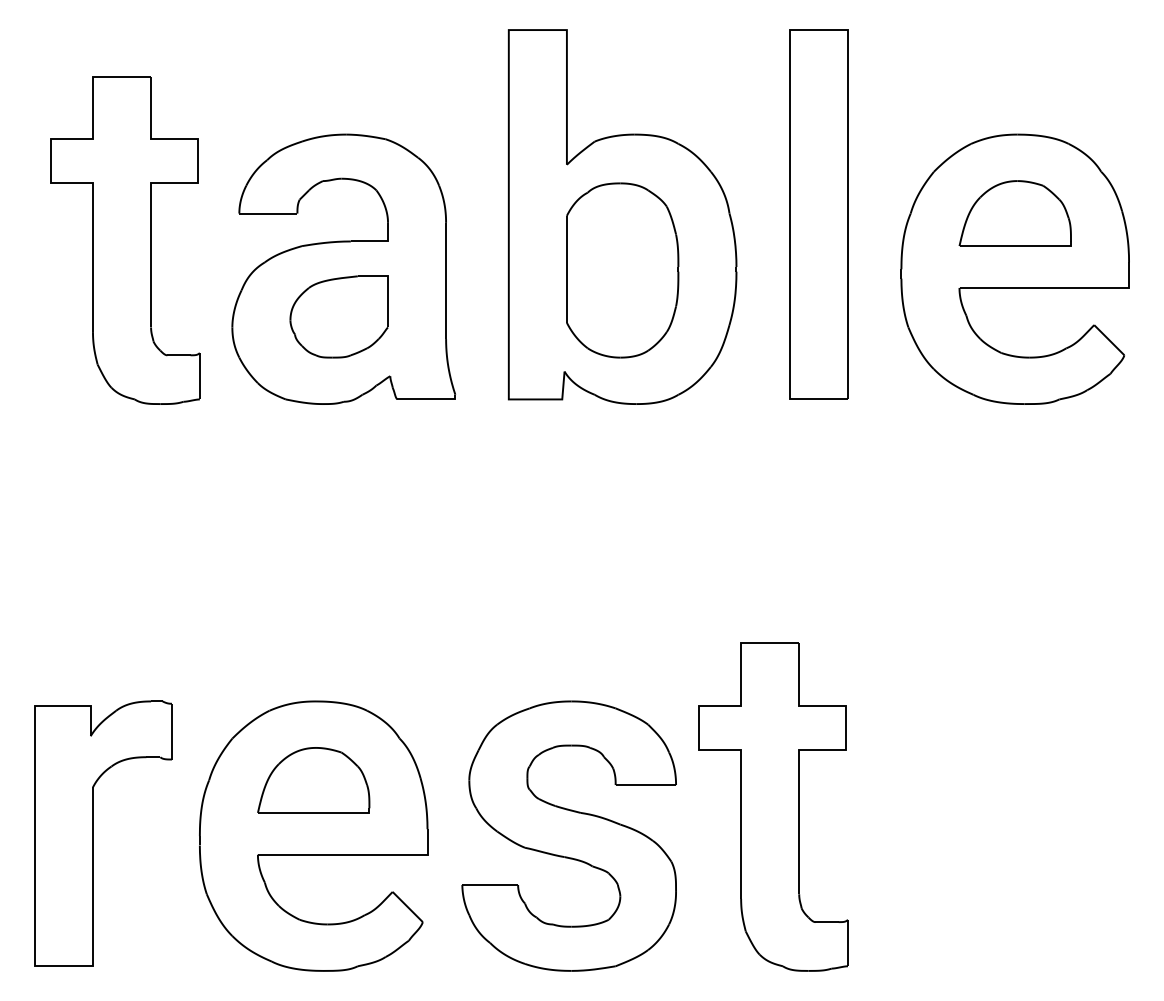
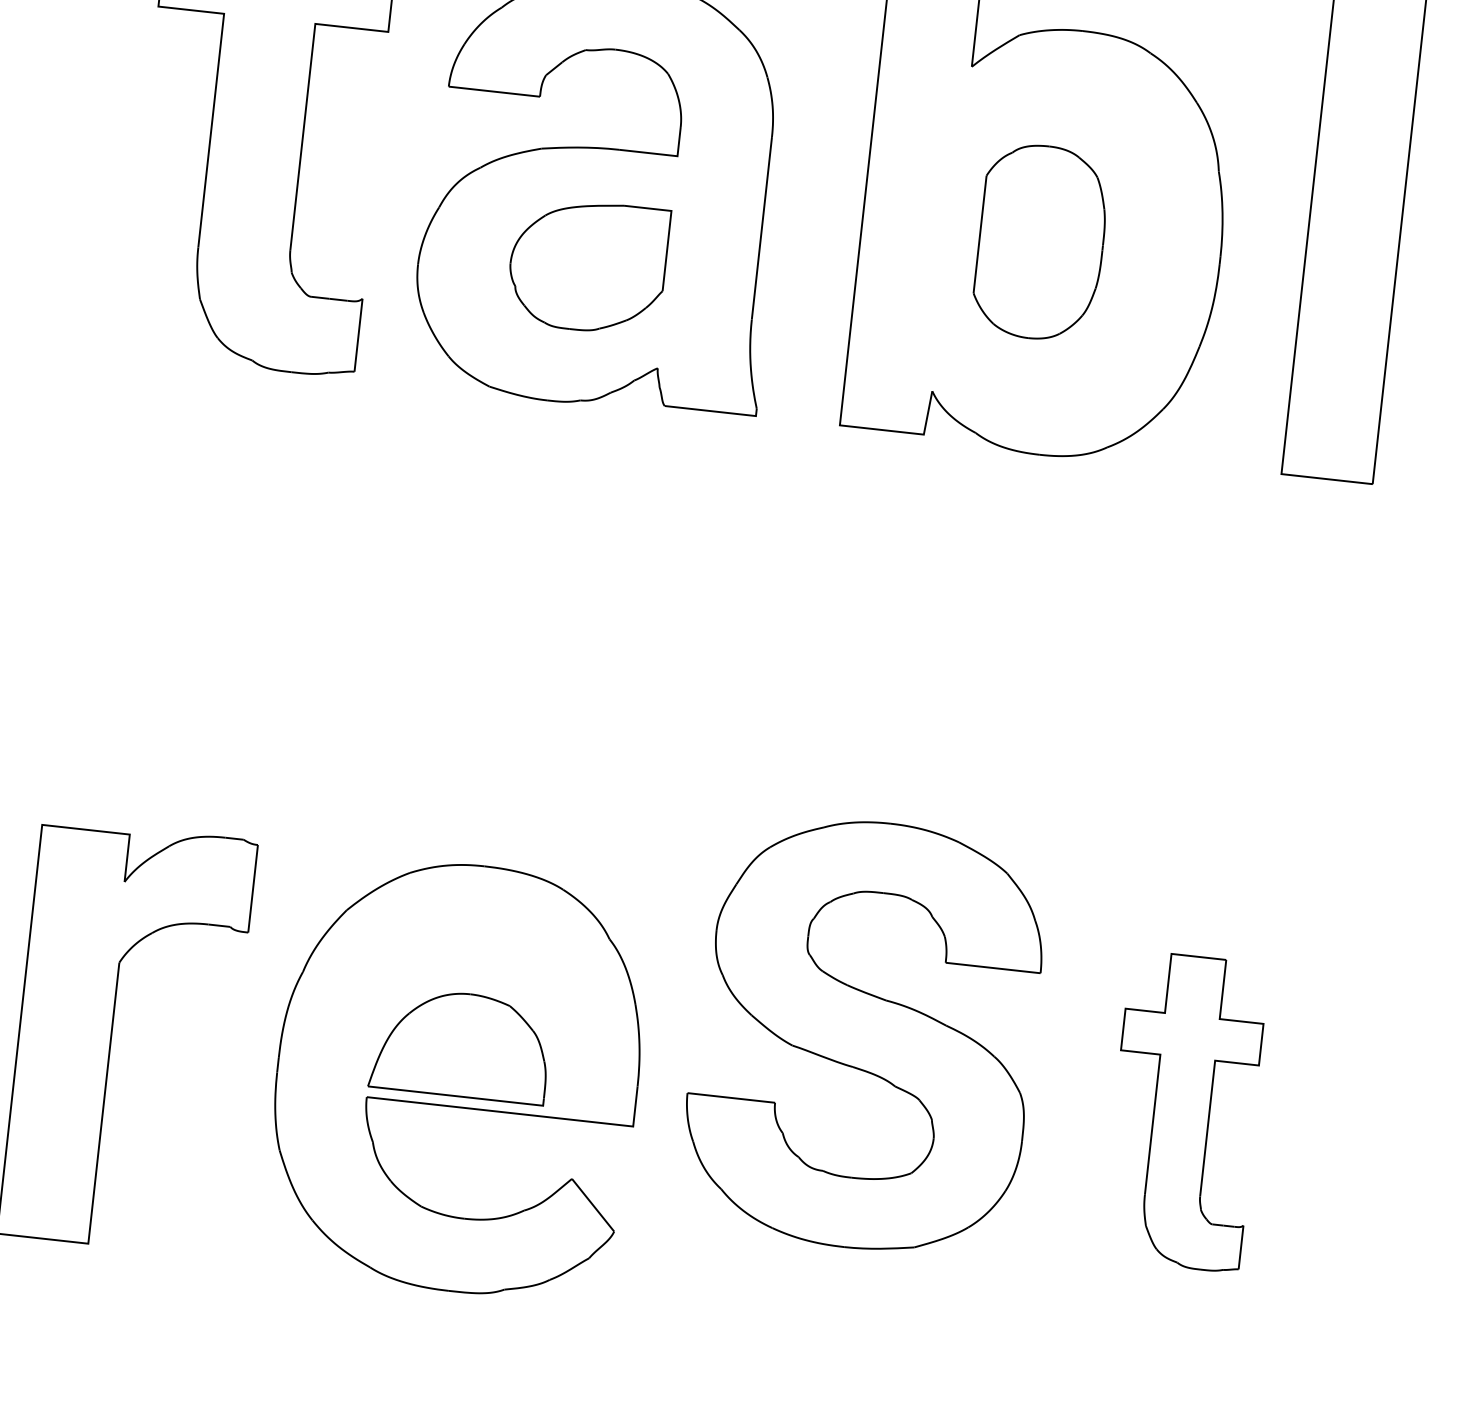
part: (622, 270) -> (1040, 242), size x0.7
part: (313, 780) -> (460, 1045), moved
part: (773, 806) -> (1185, 1110), size x0.6
part: (568, 835) -> (862, 1033), moved

